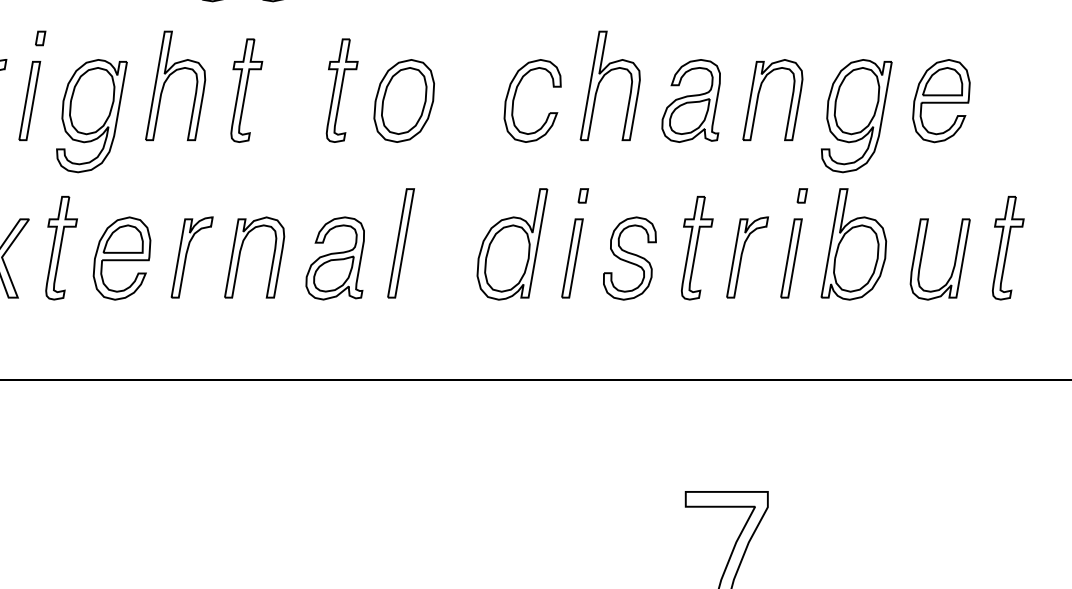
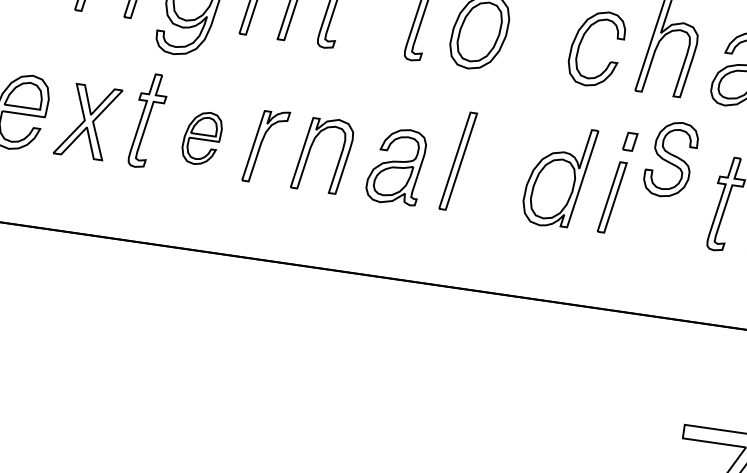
part: (583, 195) -> (630, 141), size x1.4
part: (121, 258) -> (201, 138), size x0.7
part: (629, 258) -> (670, 159), moved

